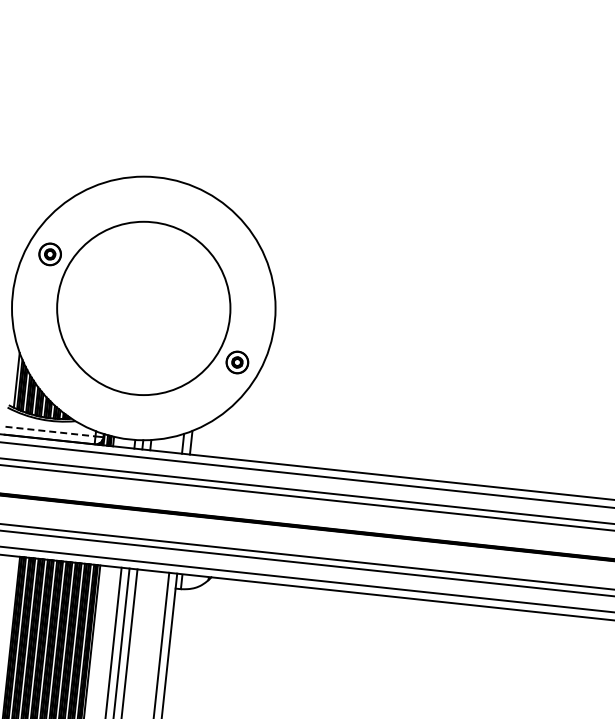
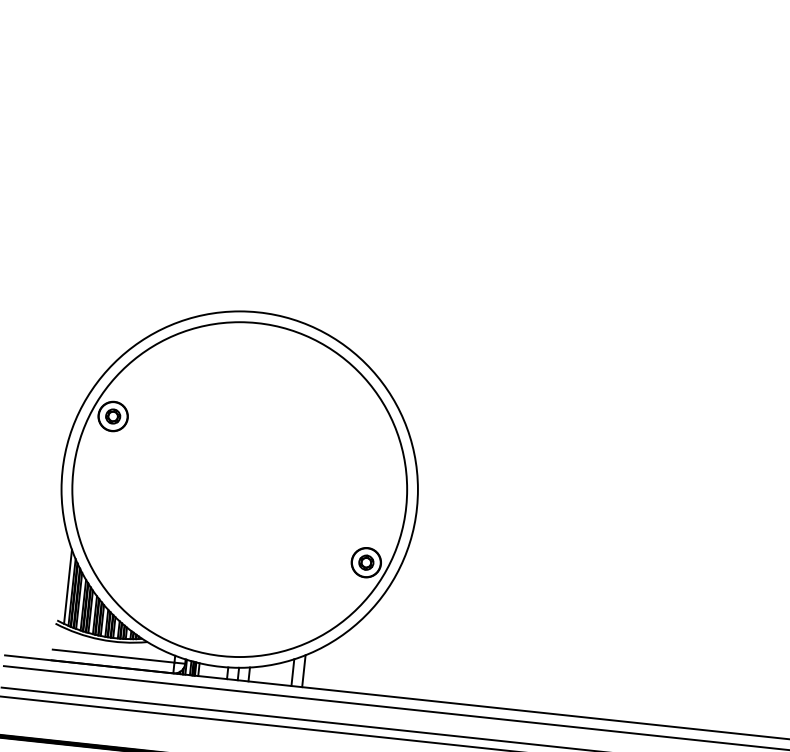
circle: (143, 308) -> (239, 489), size x1.43
line: (51, 431) -> (114, 655), dashed -> solid

